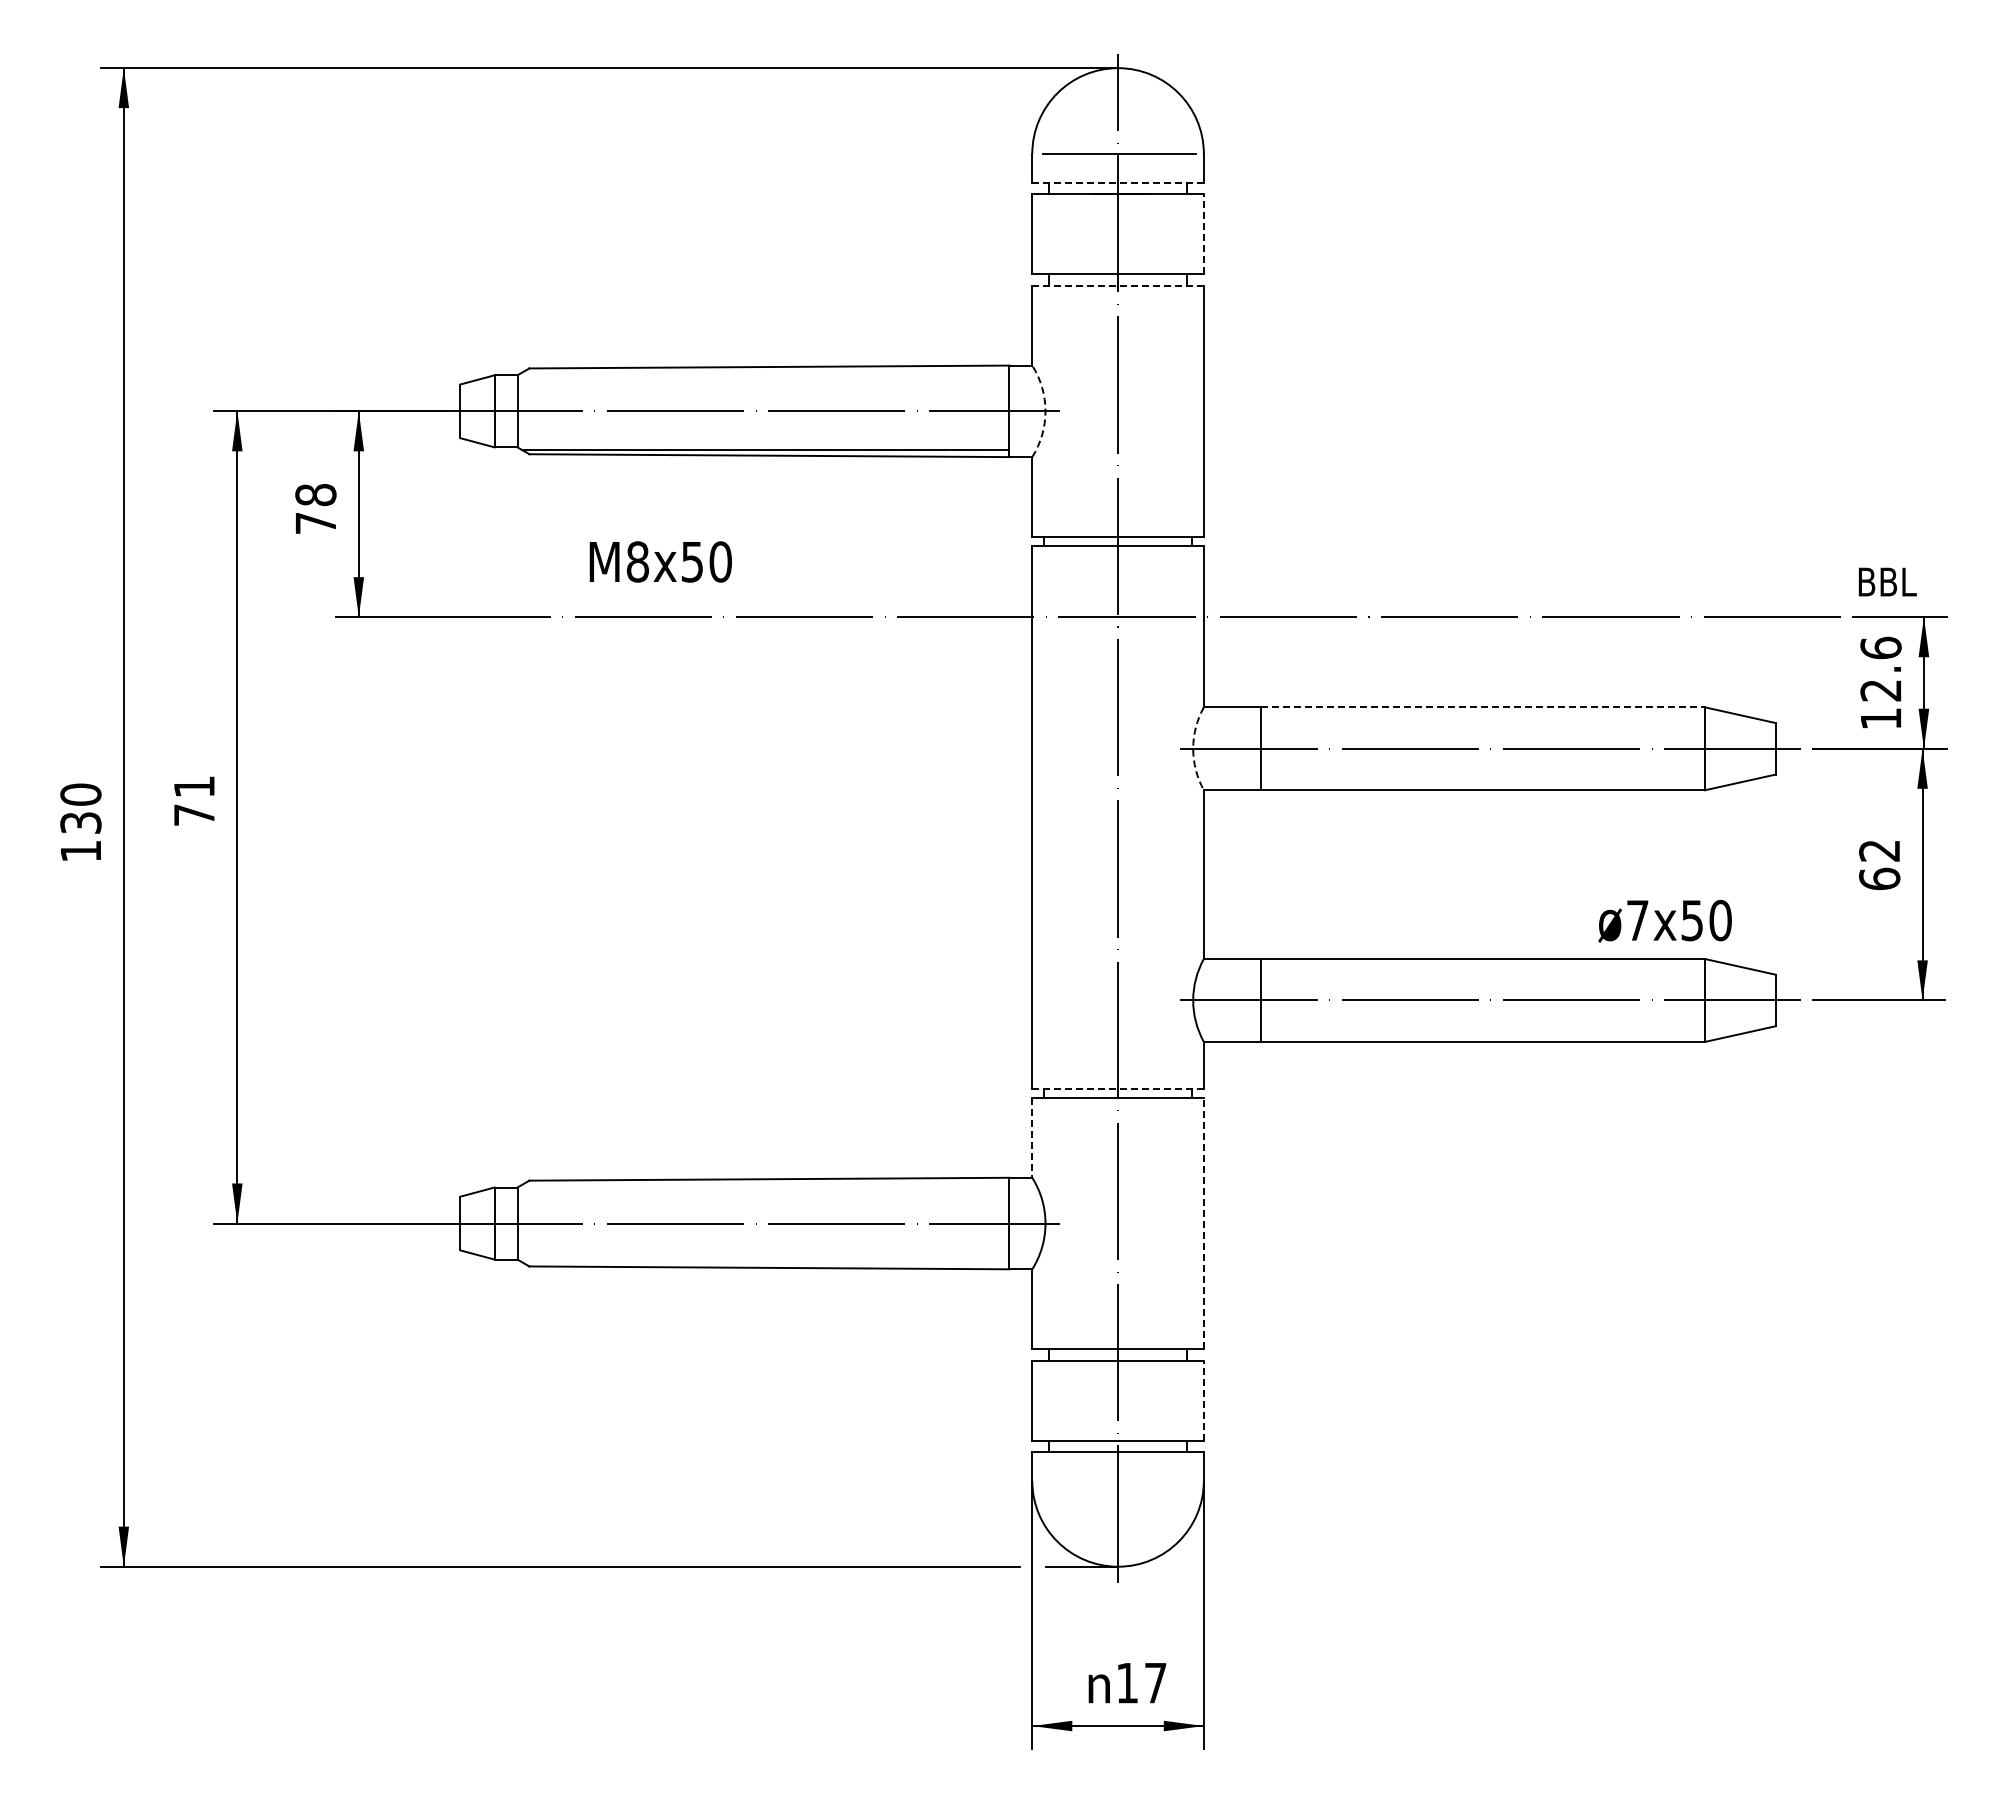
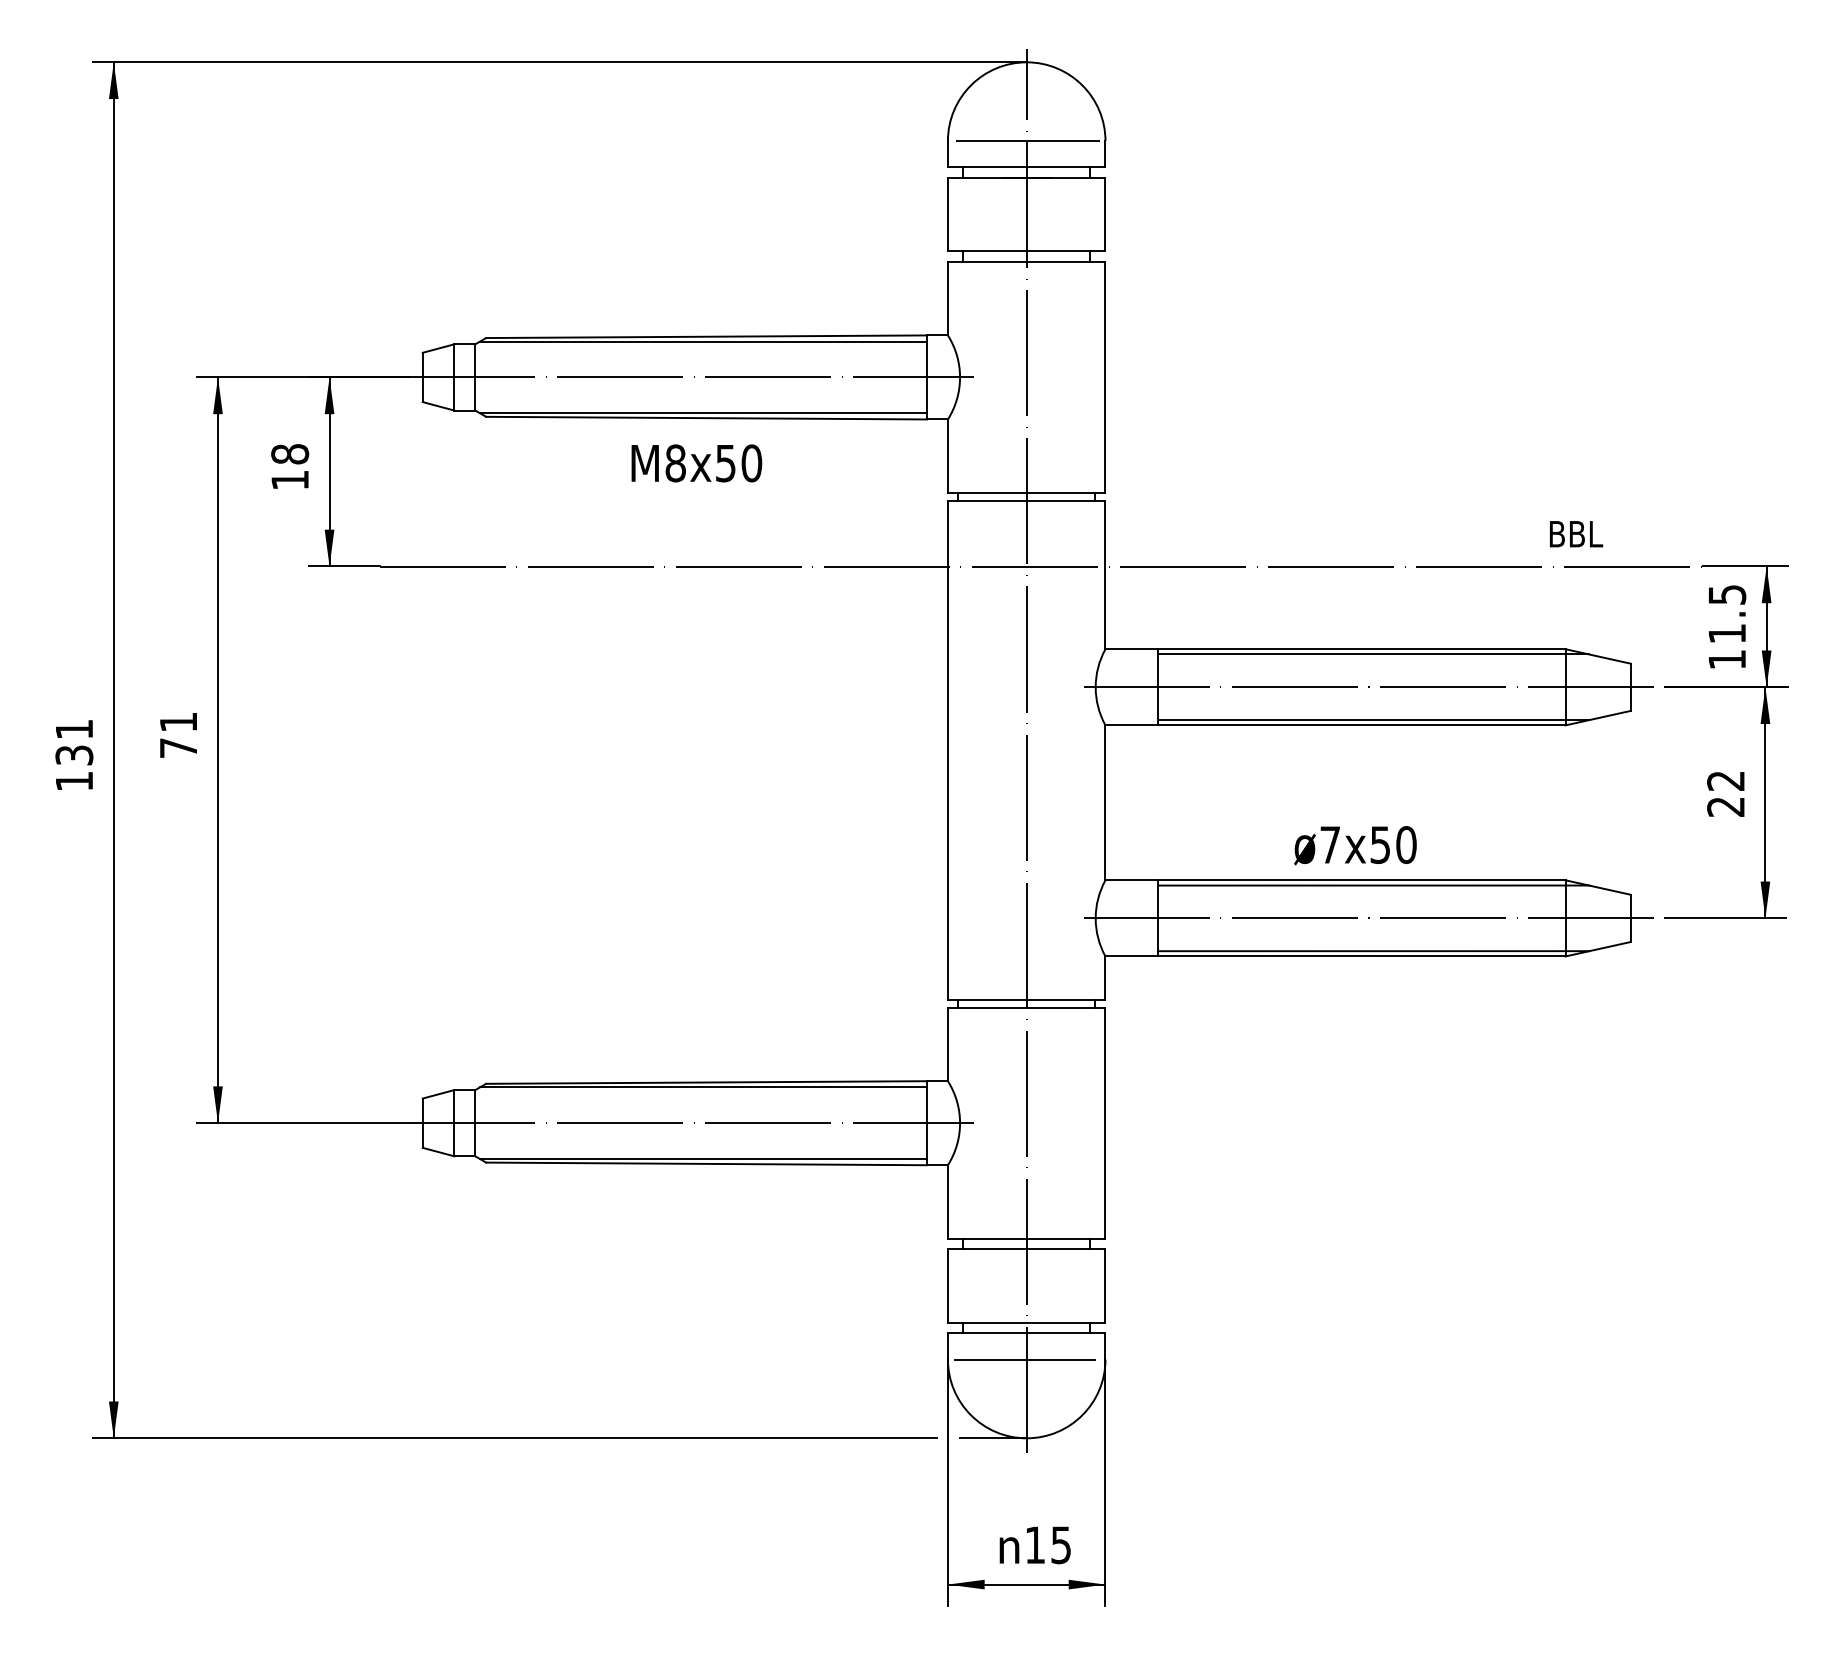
line: (1118, 182) -> (1027, 167), dashed -> solid
line: (1203, 233) -> (1105, 214), dashed -> solid
line: (1118, 285) -> (1027, 261), dashed -> solid
line: (765, 372) -> (702, 341), added
arc: (1045, 411) -> (960, 377), dashed -> solid
text: (315, 523) -> (289, 480), 78 -> 18
text: (660, 561) -> (696, 462), moved
text: (1887, 581) -> (1576, 533), moved
text: (1880, 668) -> (1726, 613), 12.6 -> 11.5
line: (1482, 707) -> (1361, 649), dashed -> solid
line: (1495, 713) -> (1373, 654), added
arc: (1193, 748) -> (1095, 687), dashed -> solid
line: (1495, 784) -> (1373, 720), added
text: (80, 794) -> (74, 729), 130 -> 131
text: (1879, 878) -> (1725, 806), 62 -> 22
text: (1664, 920) -> (1354, 844), moved
line: (1495, 964) -> (1373, 885), added
line: (1495, 1036) -> (1373, 951), added
line: (1118, 1089) -> (1027, 1000), dashed -> solid
line: (1032, 1138) -> (948, 1045), dashed -> solid
line: (765, 1184) -> (702, 1087), added
line: (1203, 1223) -> (1105, 1123), dashed -> solid
line: (765, 1262) -> (702, 1158), added
line: (1203, 1400) -> (1105, 1285), dashed -> solid
line: (1115, 1480) -> (1024, 1359), added
text: (1155, 1683) -> (1061, 1545), 17 -> 15

